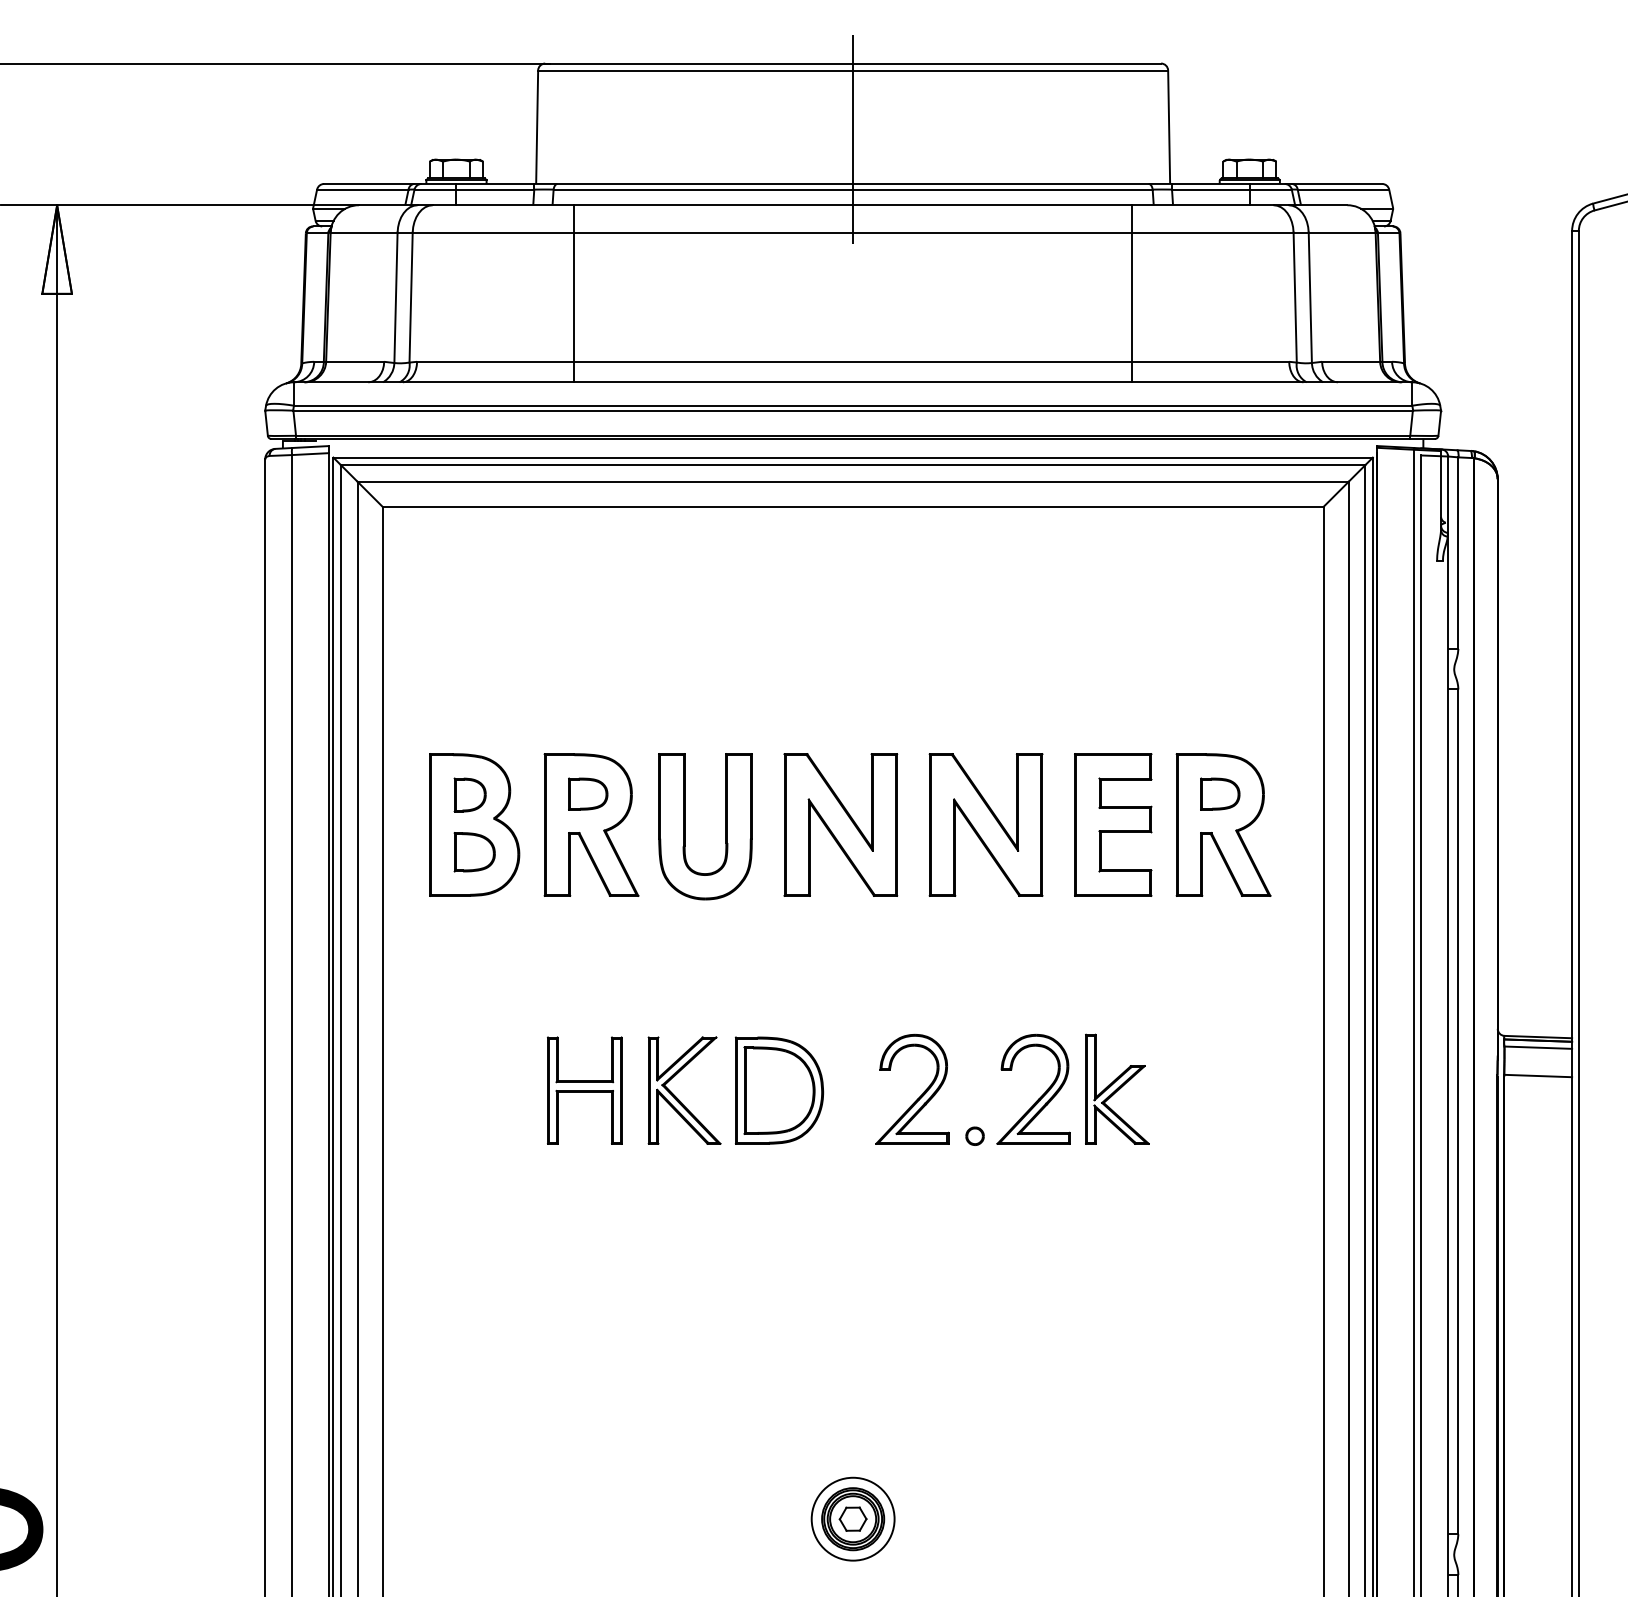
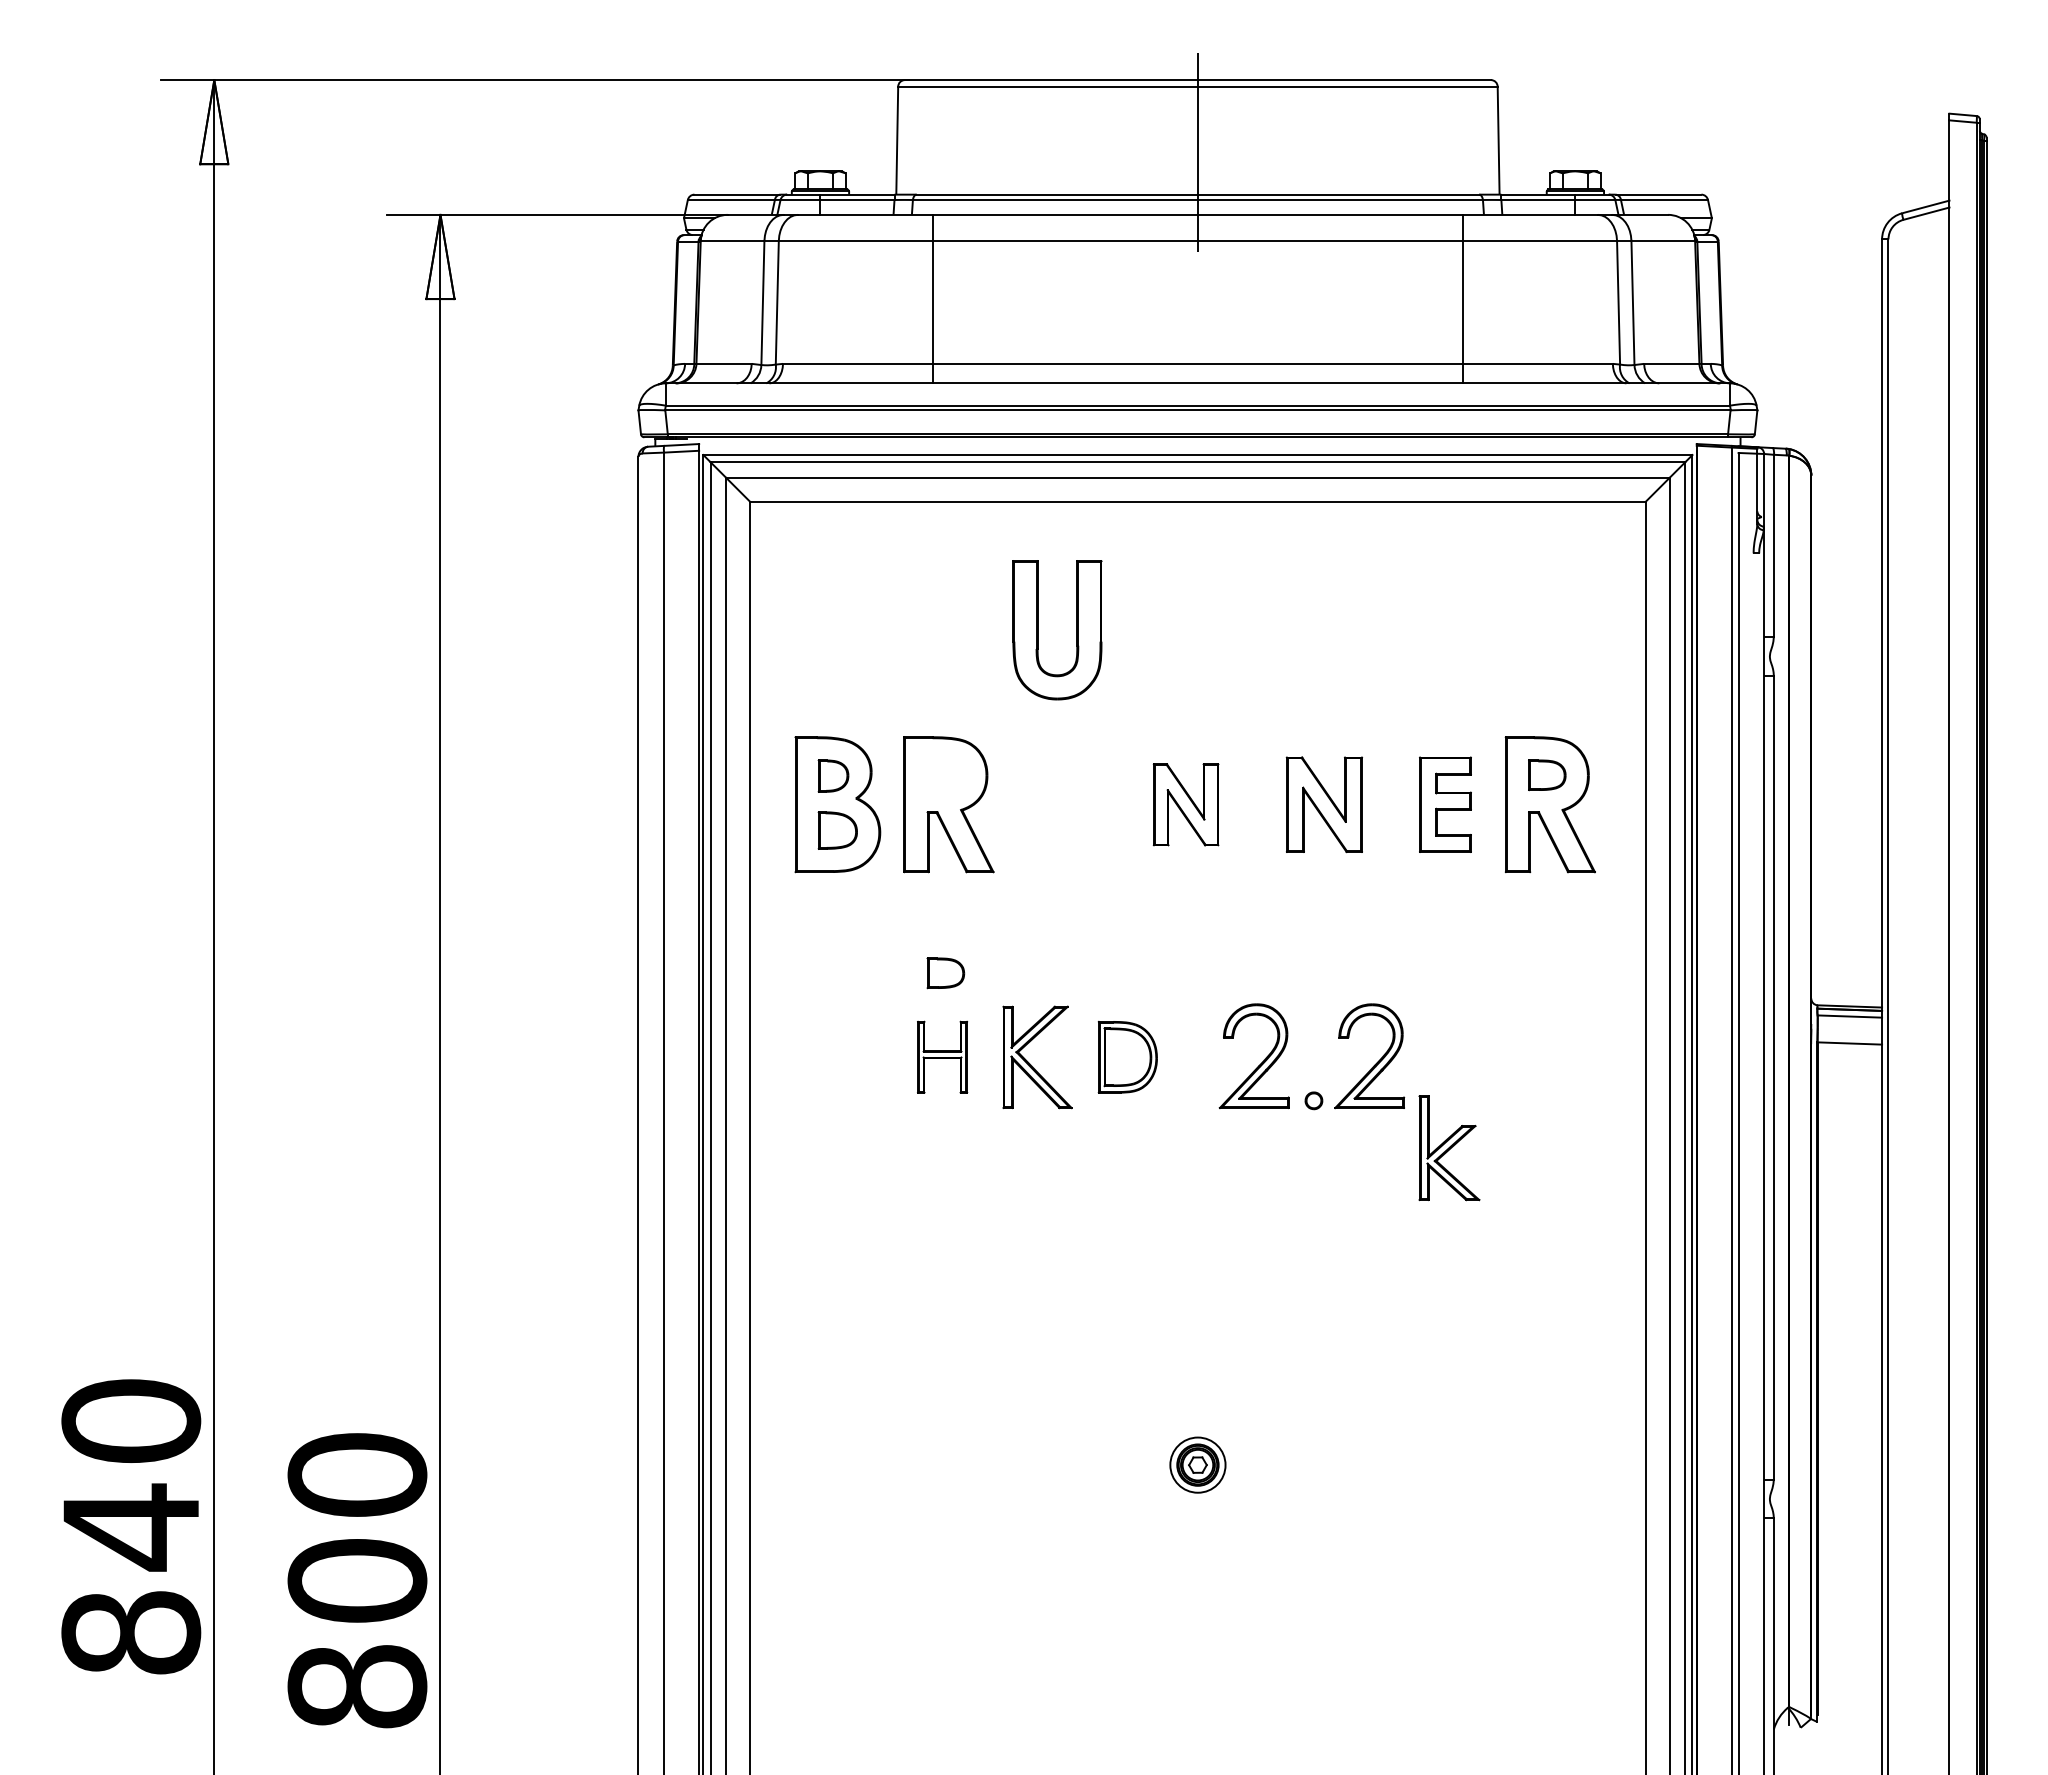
part: (587, 794) -> (945, 973), moved
part: (840, 824) -> (1185, 804), size x0.6
part: (986, 824) -> (1324, 804), size x0.7
part: (1113, 824) -> (1445, 804), size x0.7
part: (685, 826) -> (1038, 630), moved
part: (584, 1089) -> (942, 1056), size x0.7
part: (779, 1089) -> (1127, 1056), size x0.7
part: (1117, 1089) -> (1449, 1148), moved
part: (852, 1518) -> (1197, 1464), size x0.7

